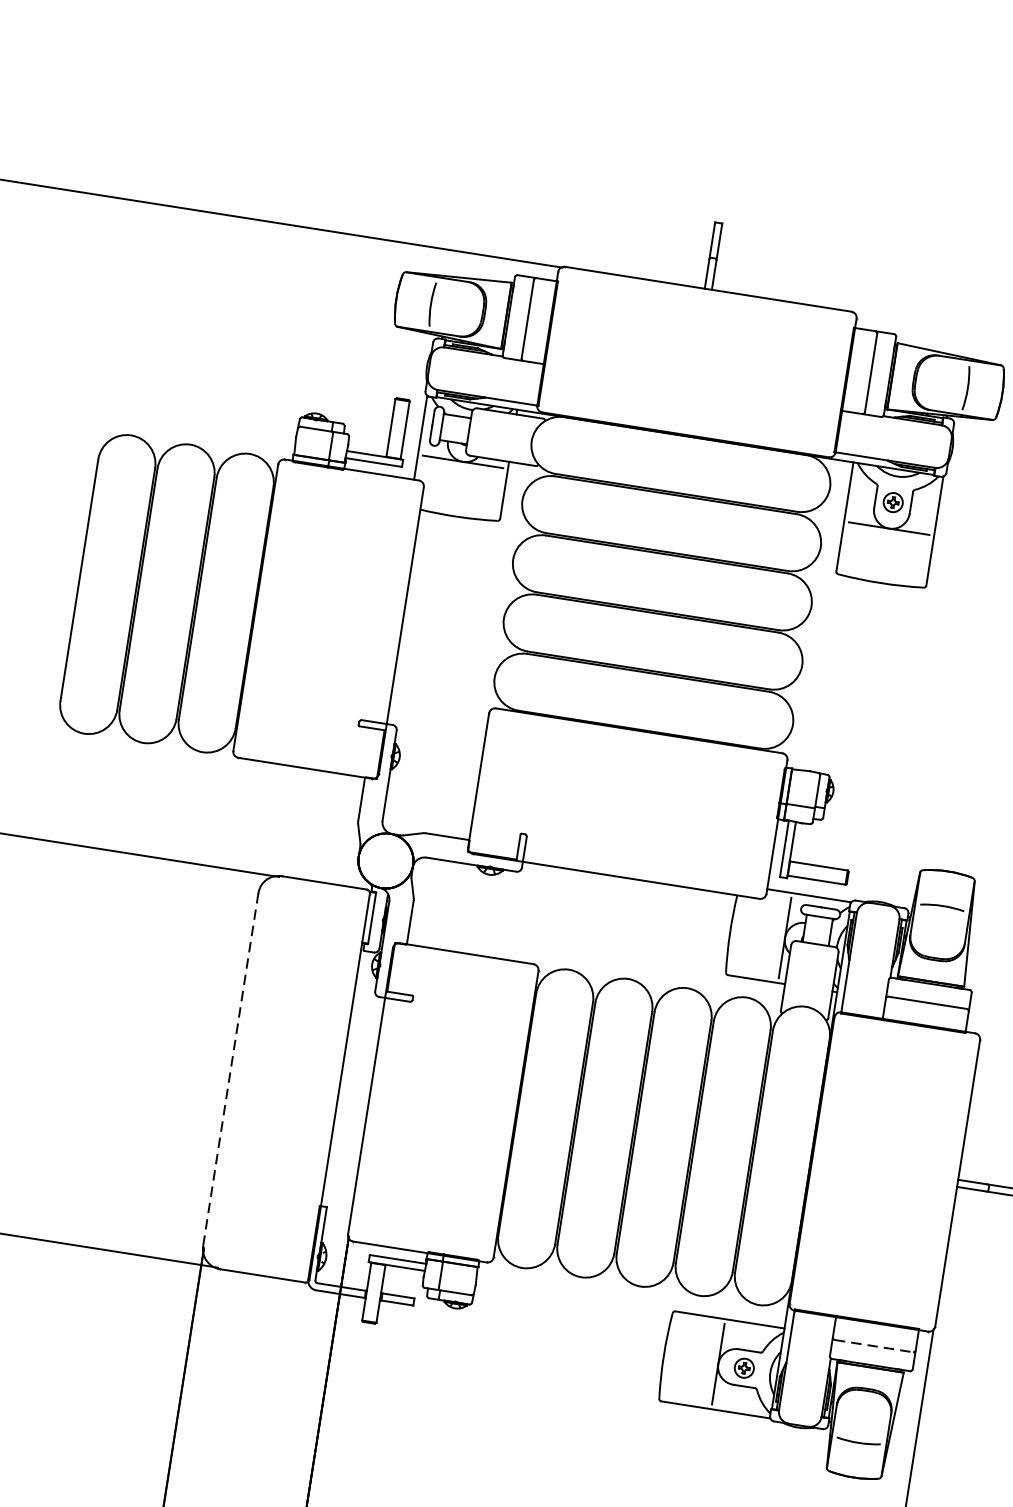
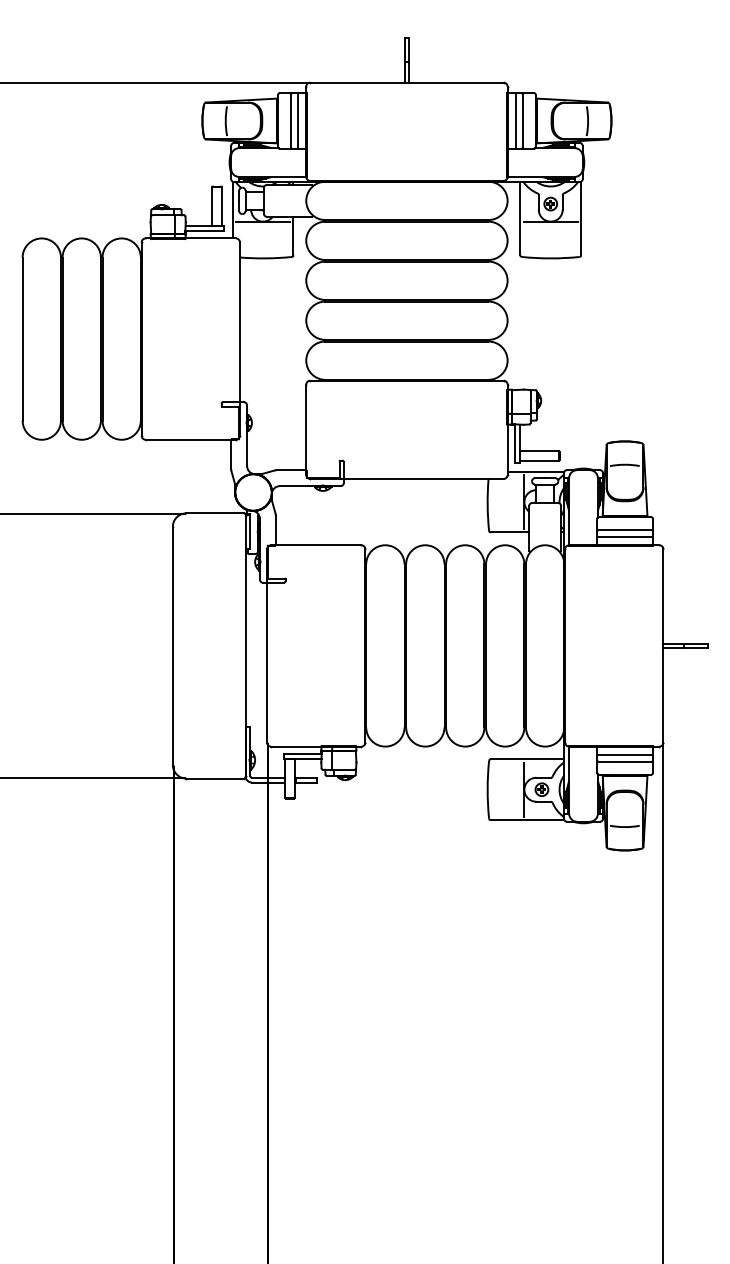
line: (538, 320) -> (298, 120), added
line: (860, 370) -> (515, 120), added
line: (925, 1013) -> (624, 537), added
line: (230, 1070) -> (172, 646), dashed -> solid
line: (874, 1335) -> (624, 754), added
line: (874, 1345) -> (625, 761), dashed -> solid

